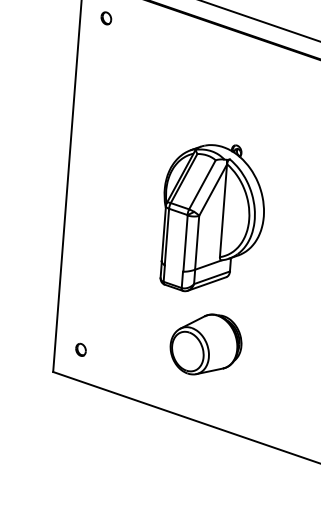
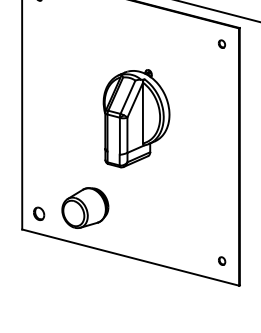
part: (212, 218) -> (136, 118), moved
part: (206, 343) -> (85, 207), moved
part: (81, 349) -> (39, 213), size x1.6

